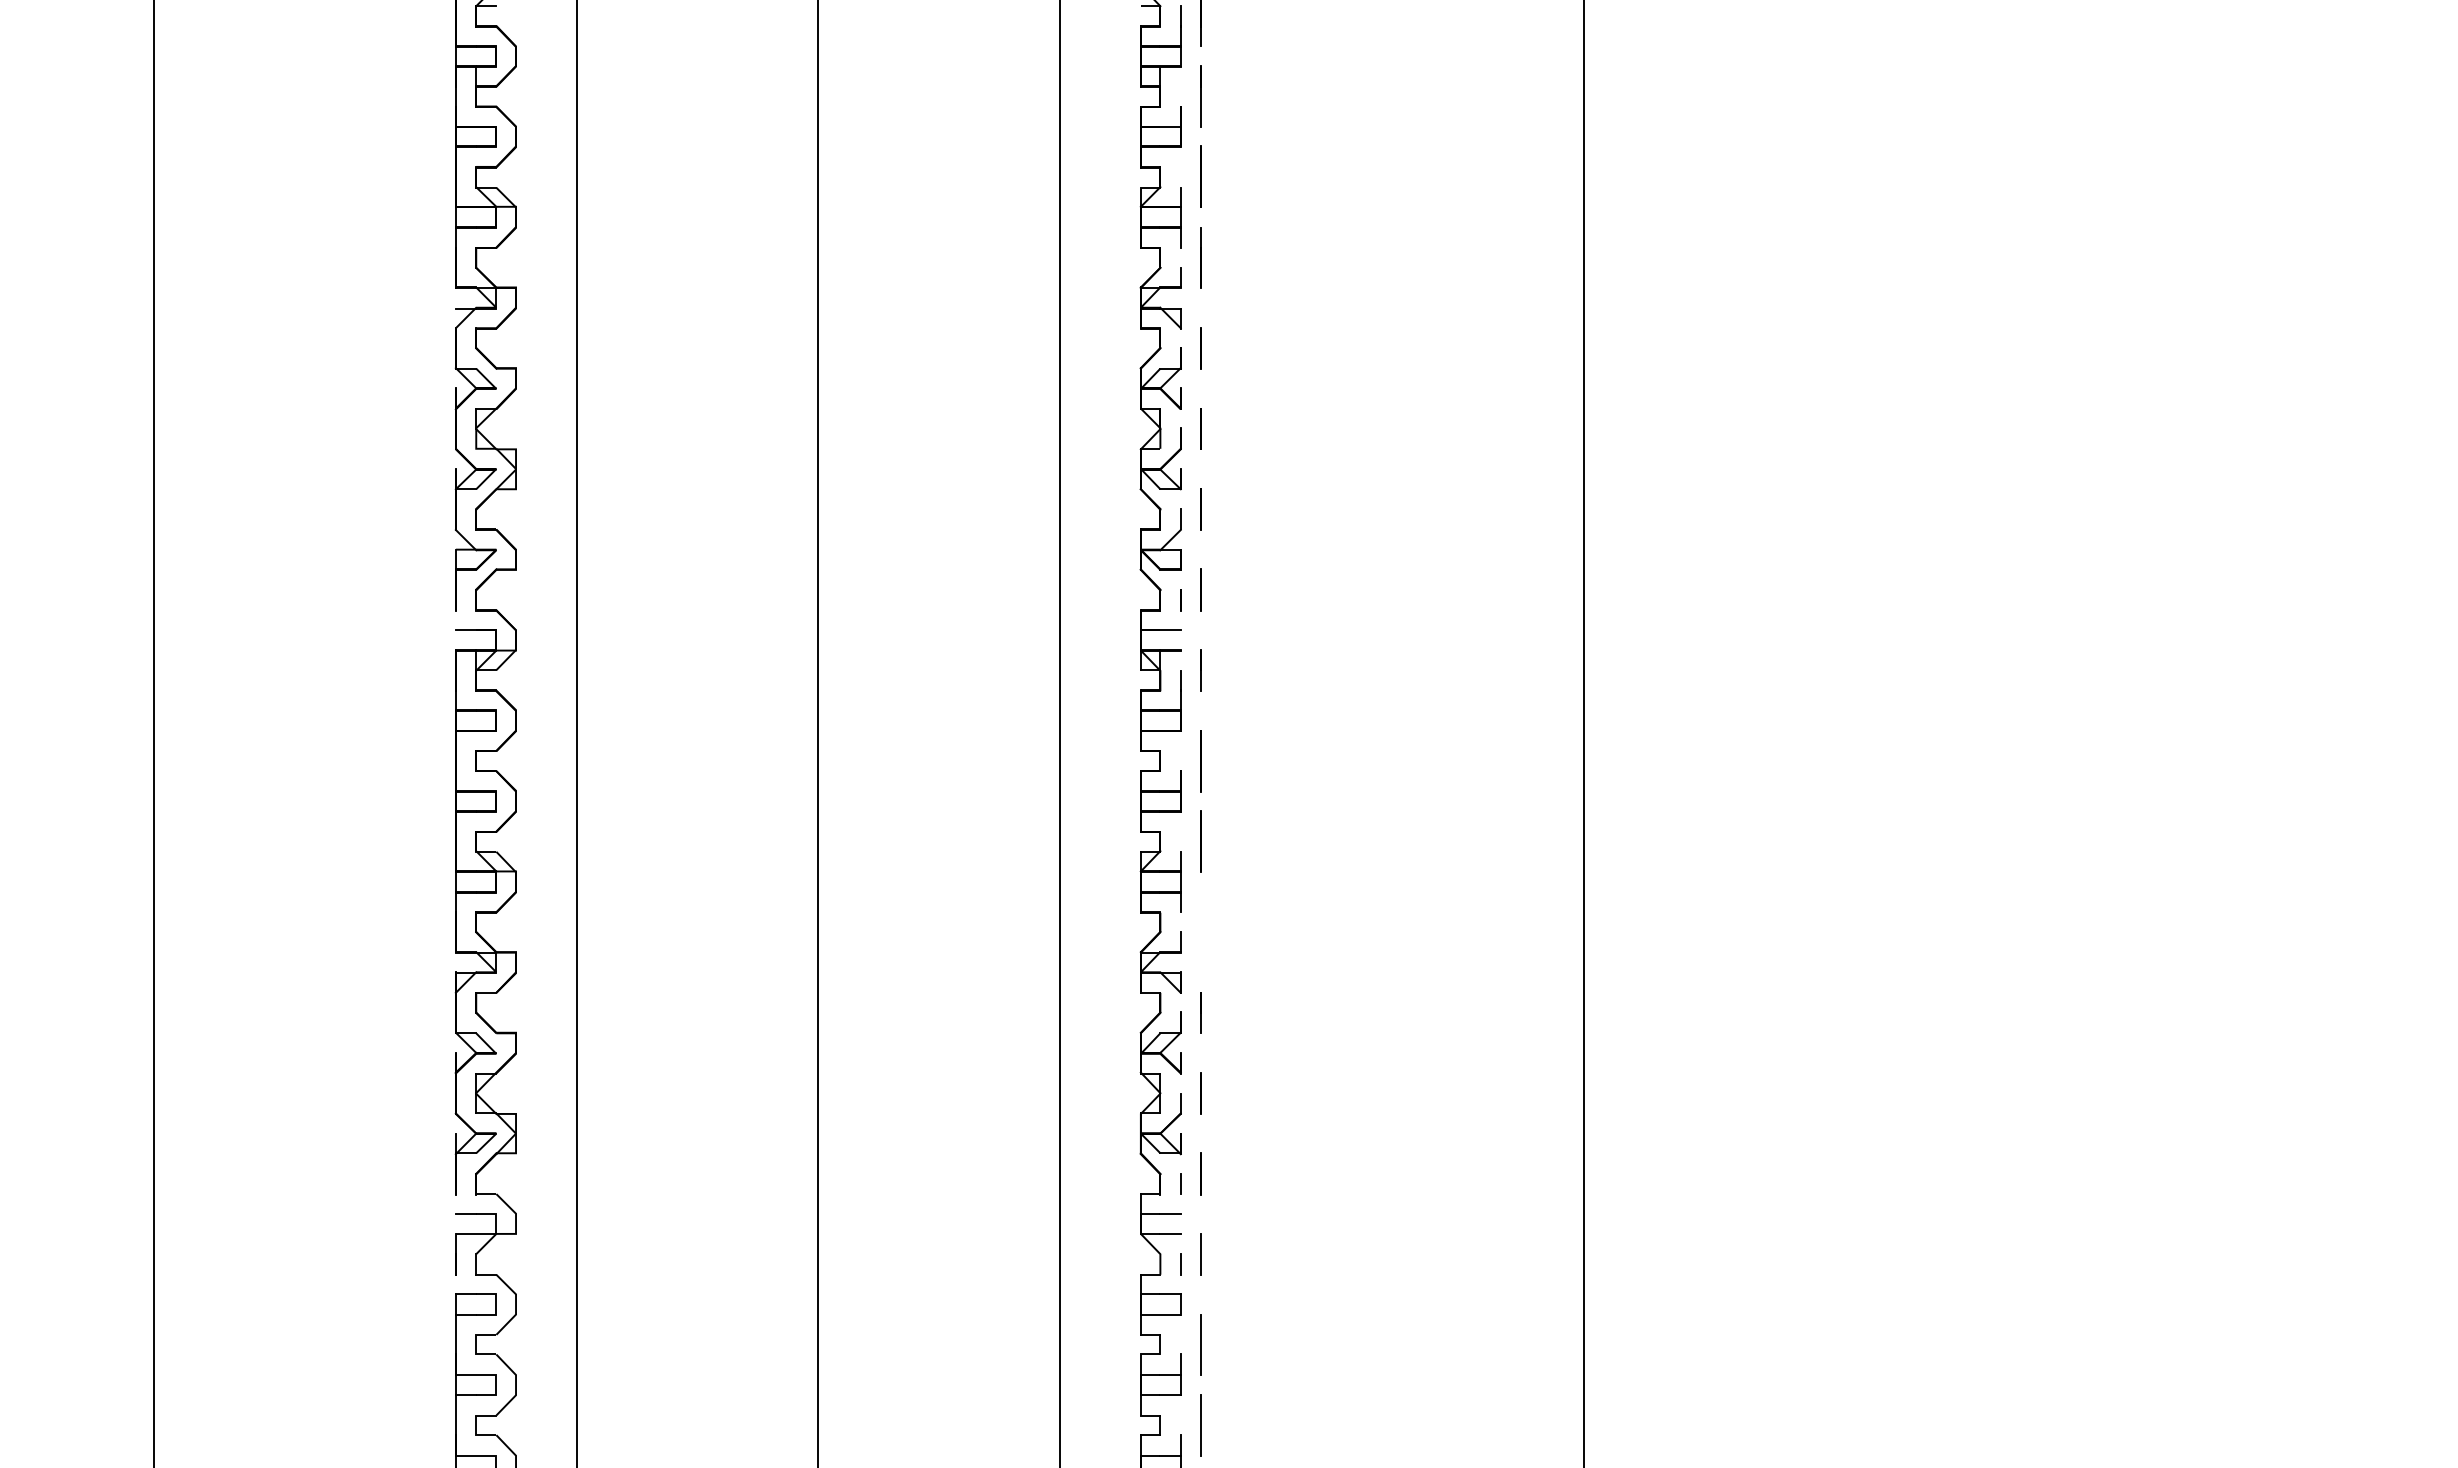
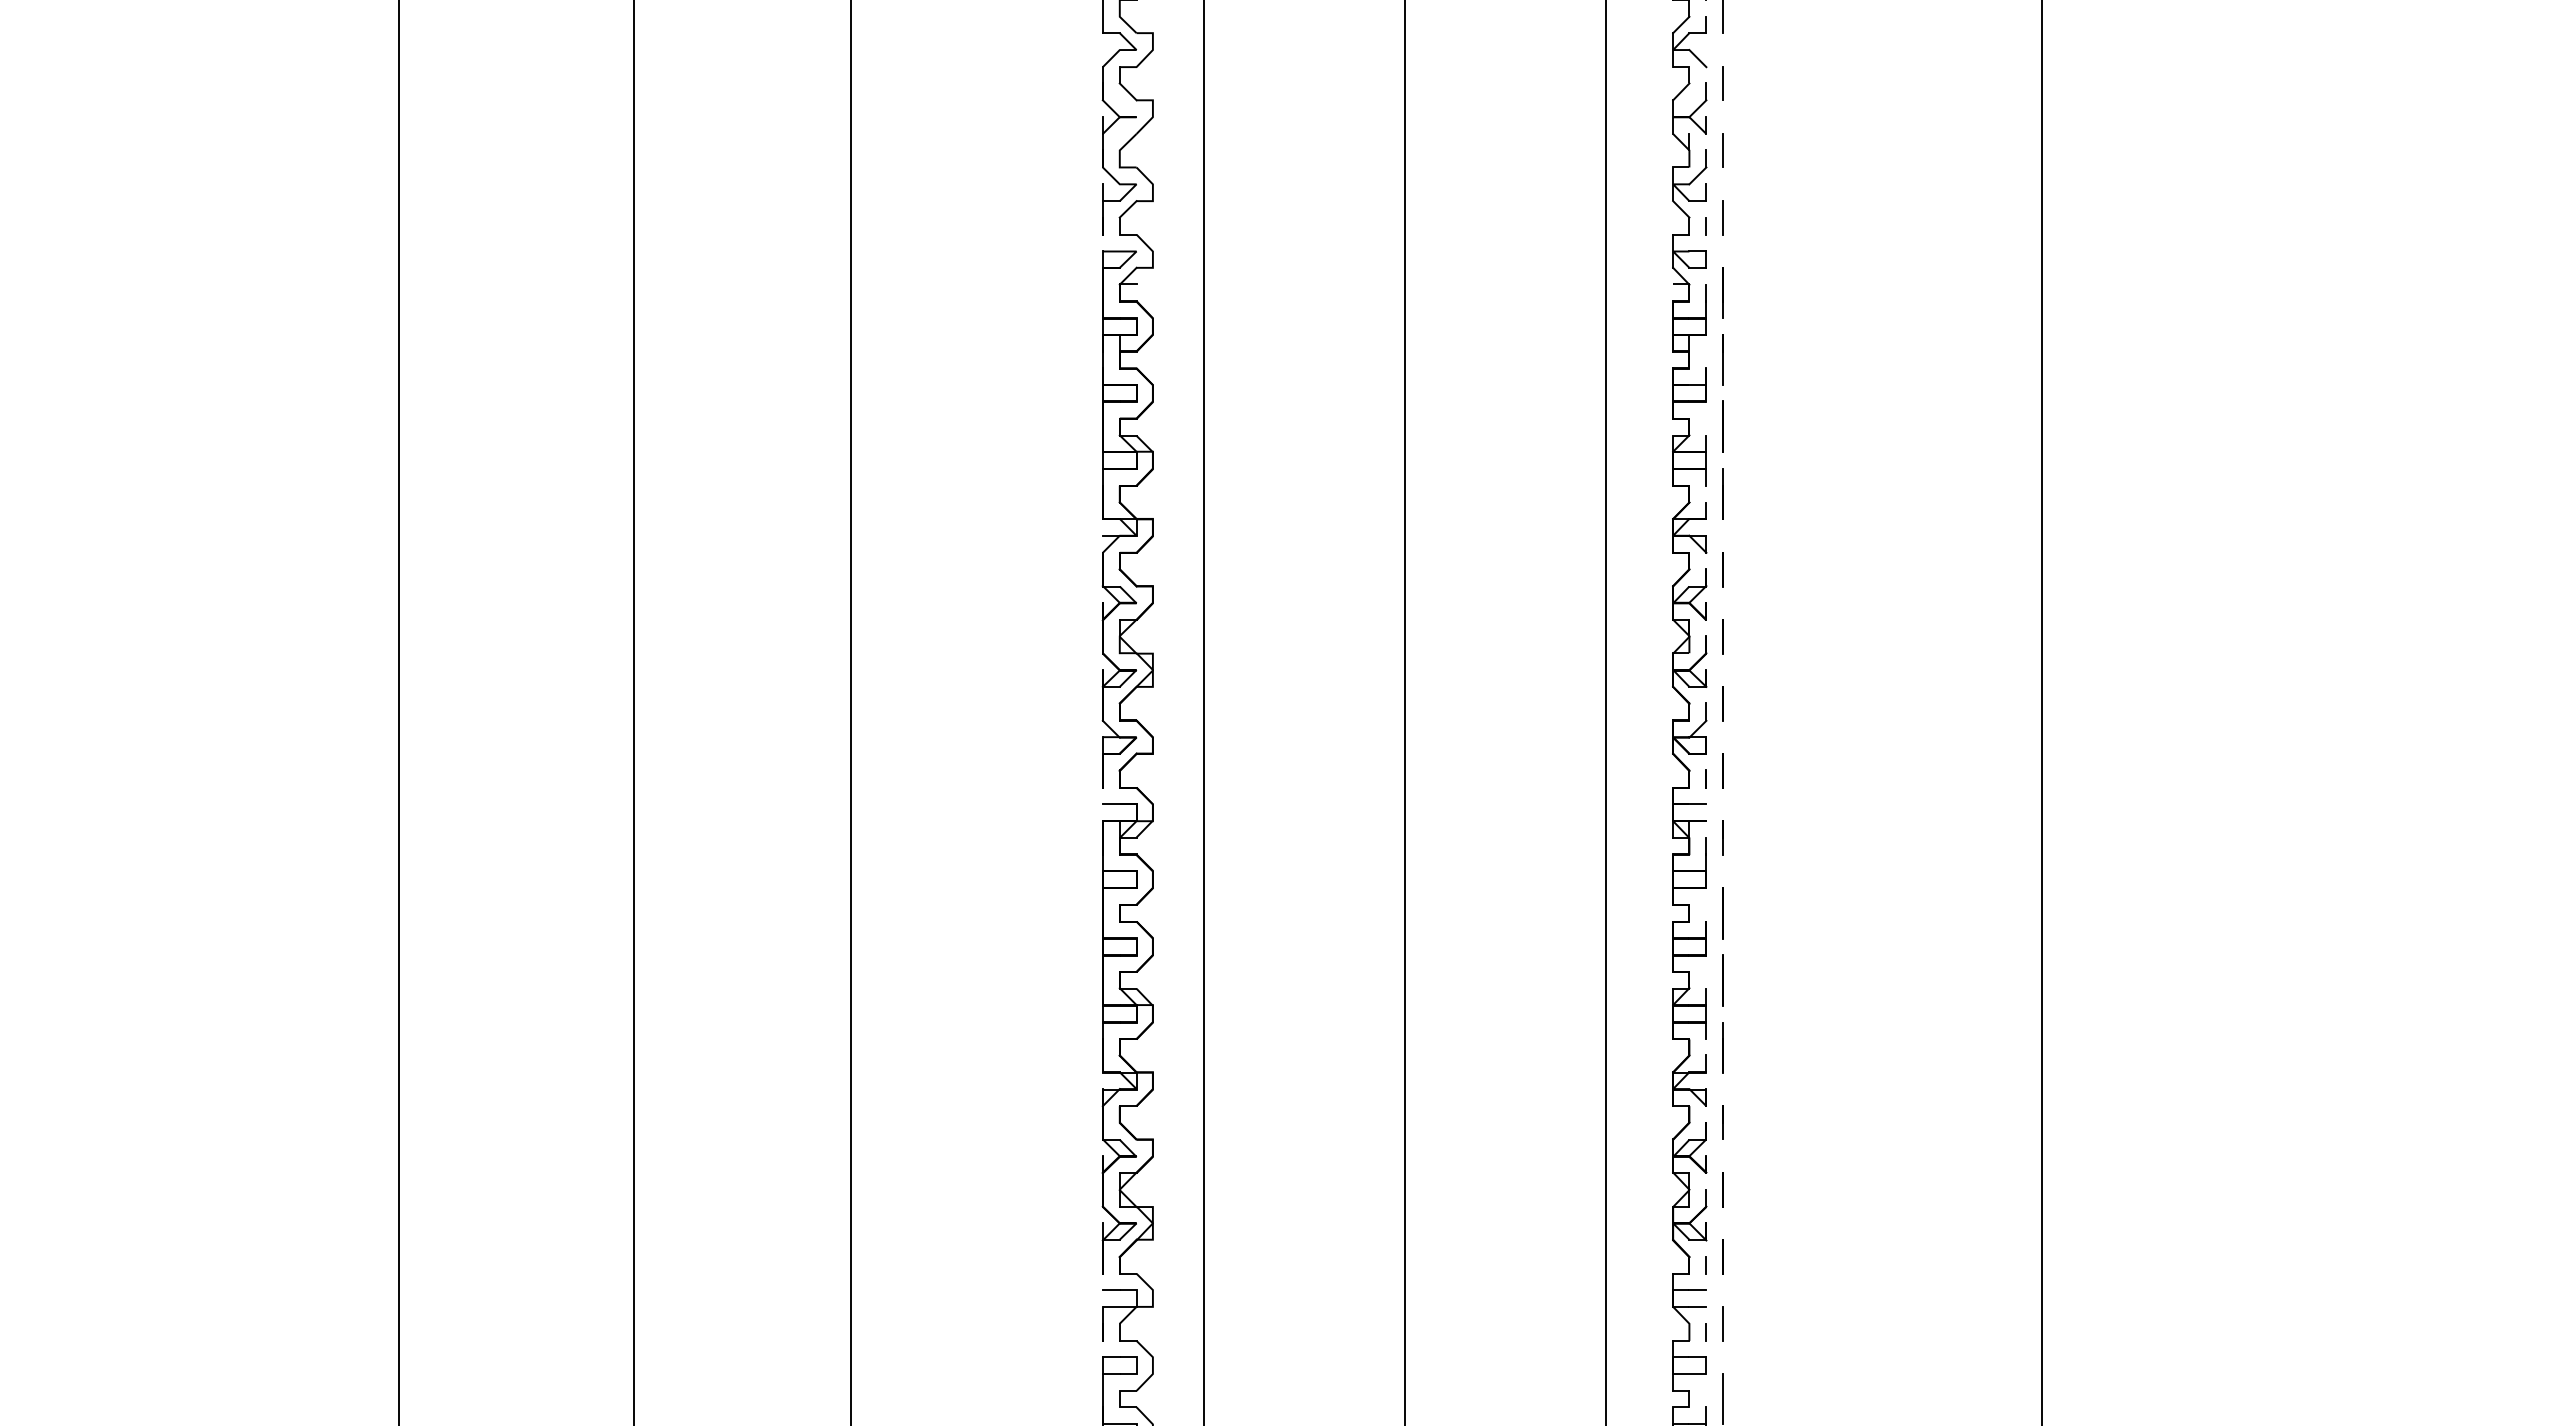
line: (1200, 922) -> (1722, 1047), added

